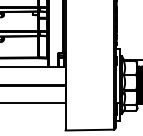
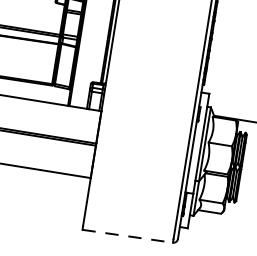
line: (90, 130) -> (129, 237), solid -> dashed

